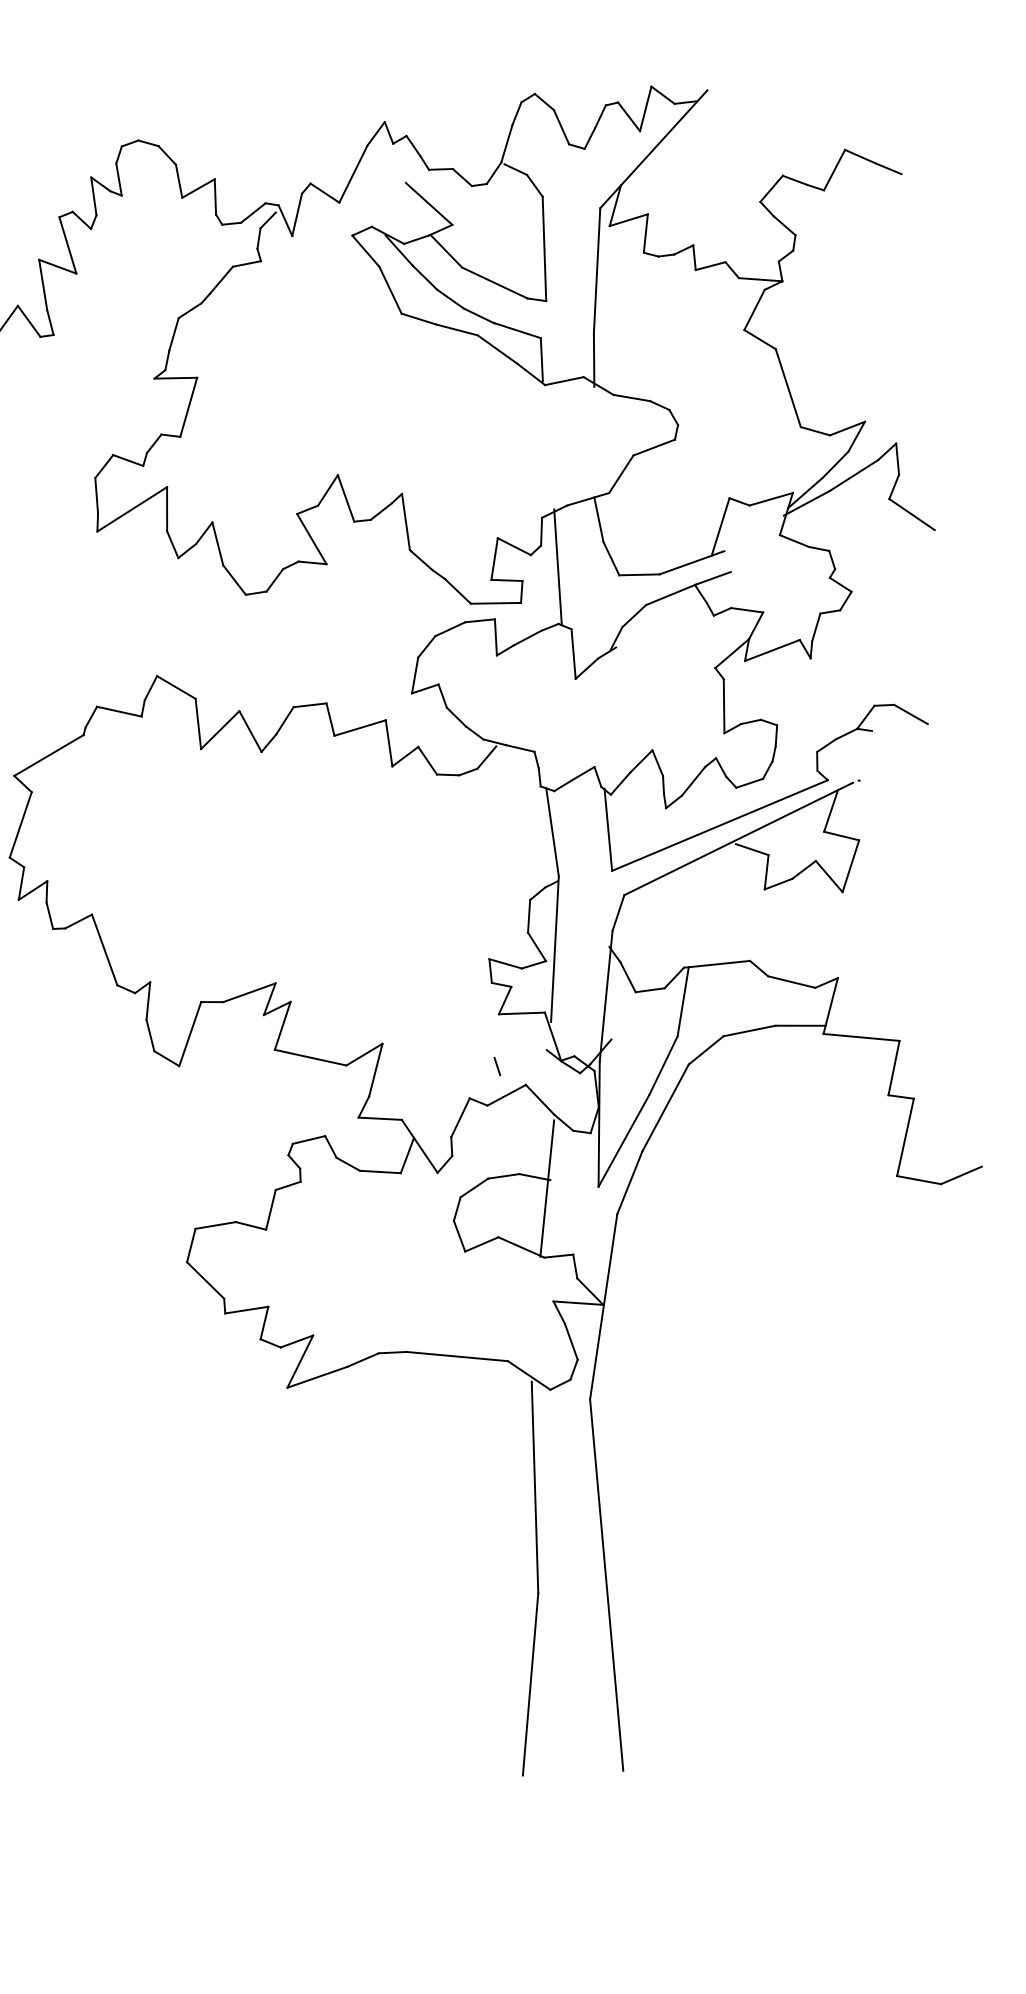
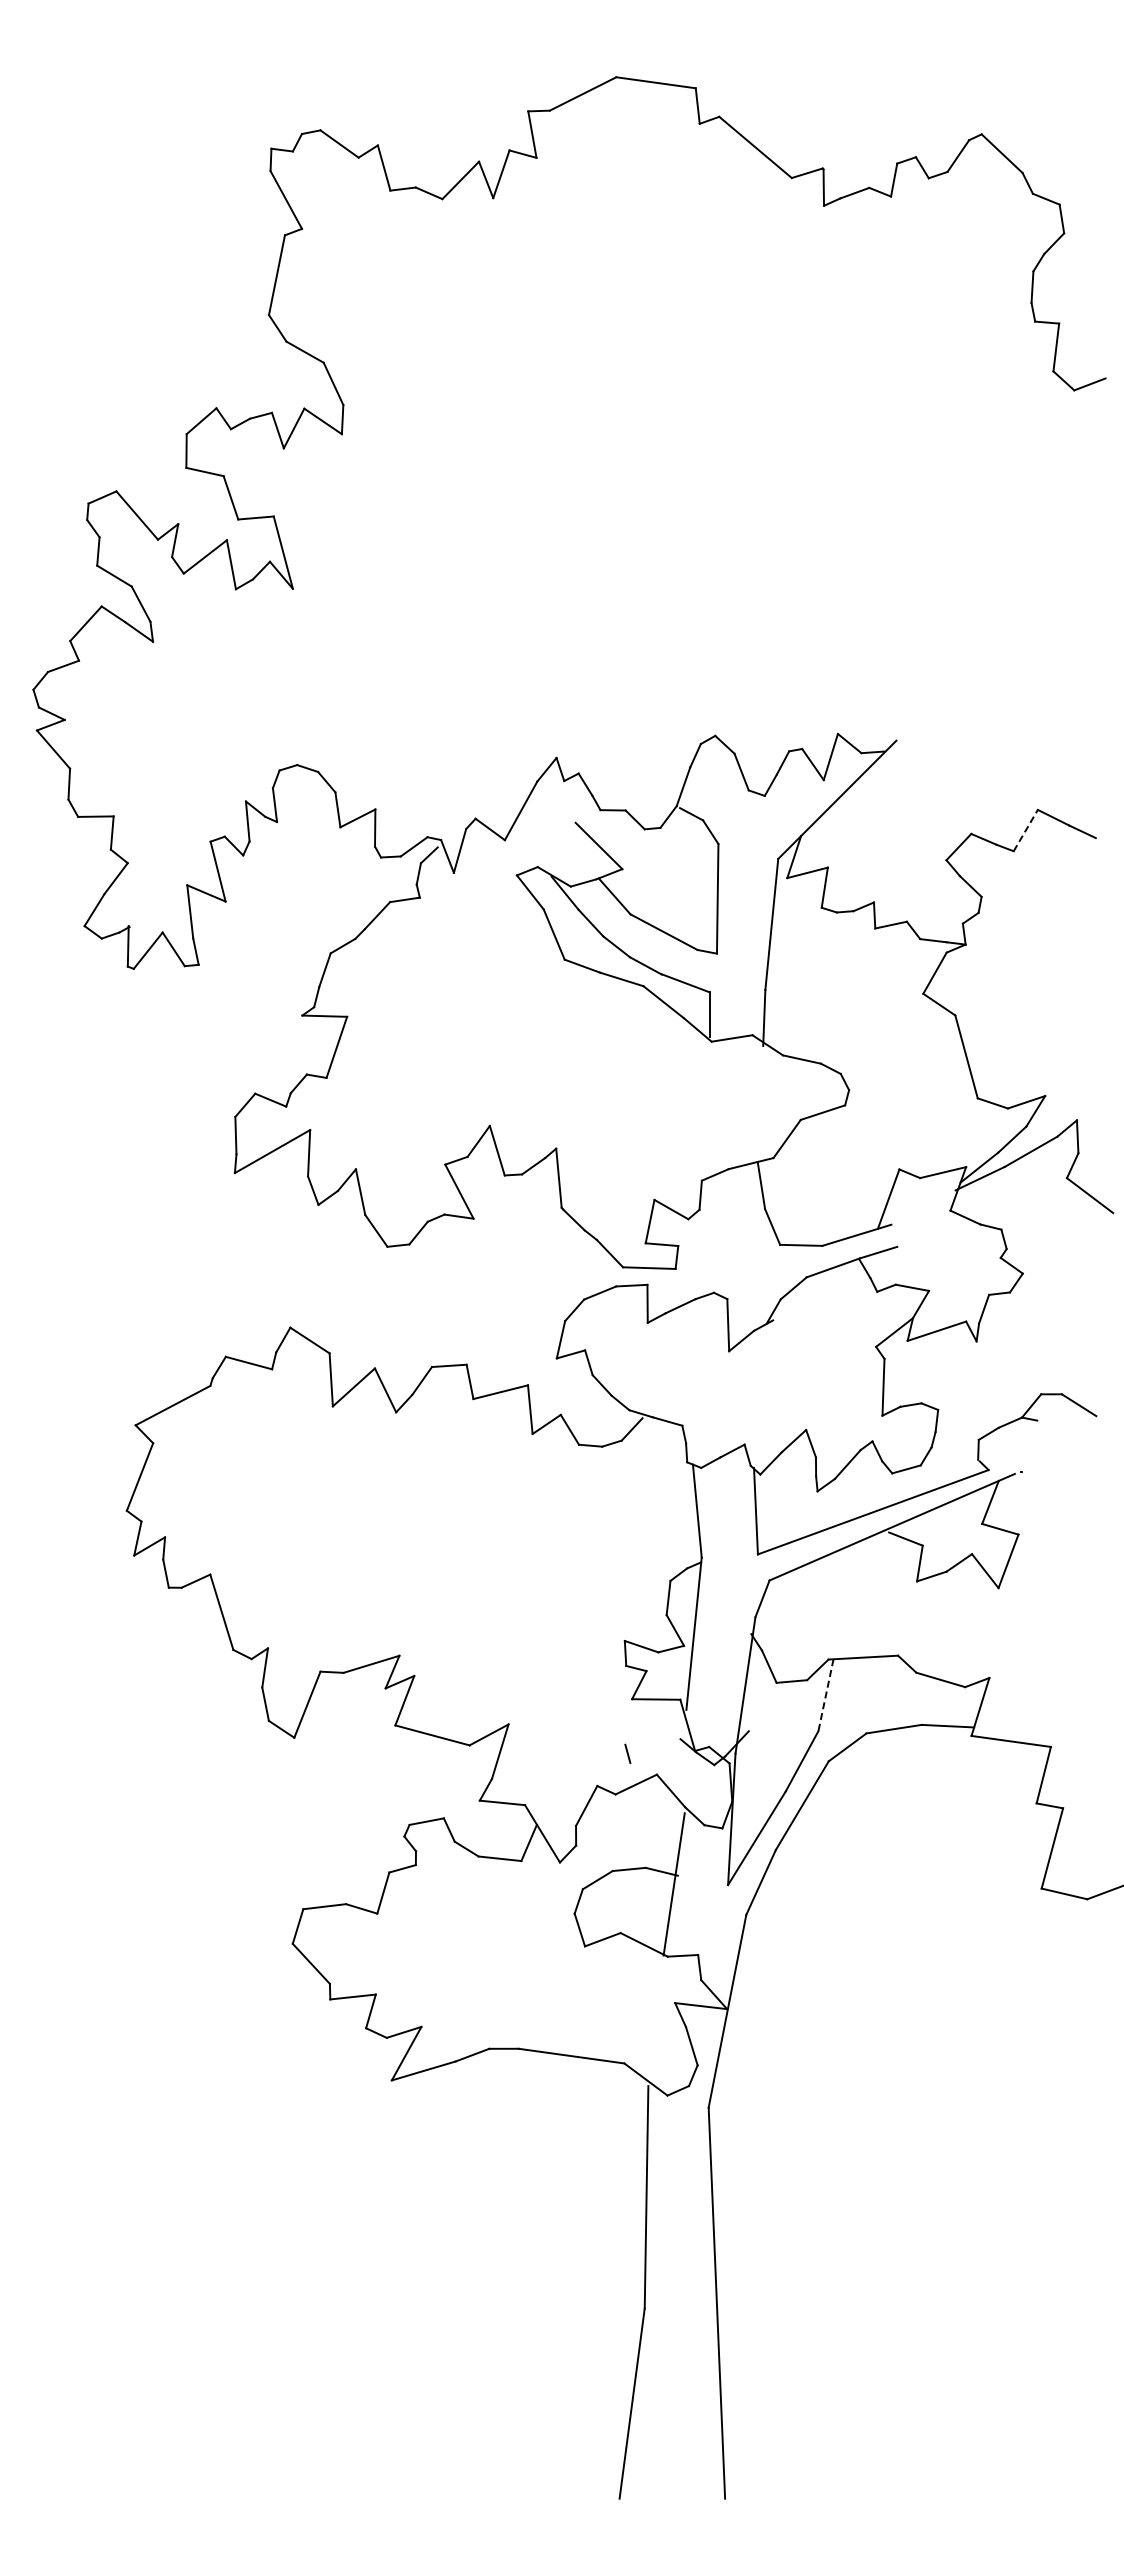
line: (834, 170) -> (1025, 830), solid -> dashed
line: (558, 567) -> (716, 1233), removed
line: (682, 1002) -> (825, 1695), solid -> dashed

